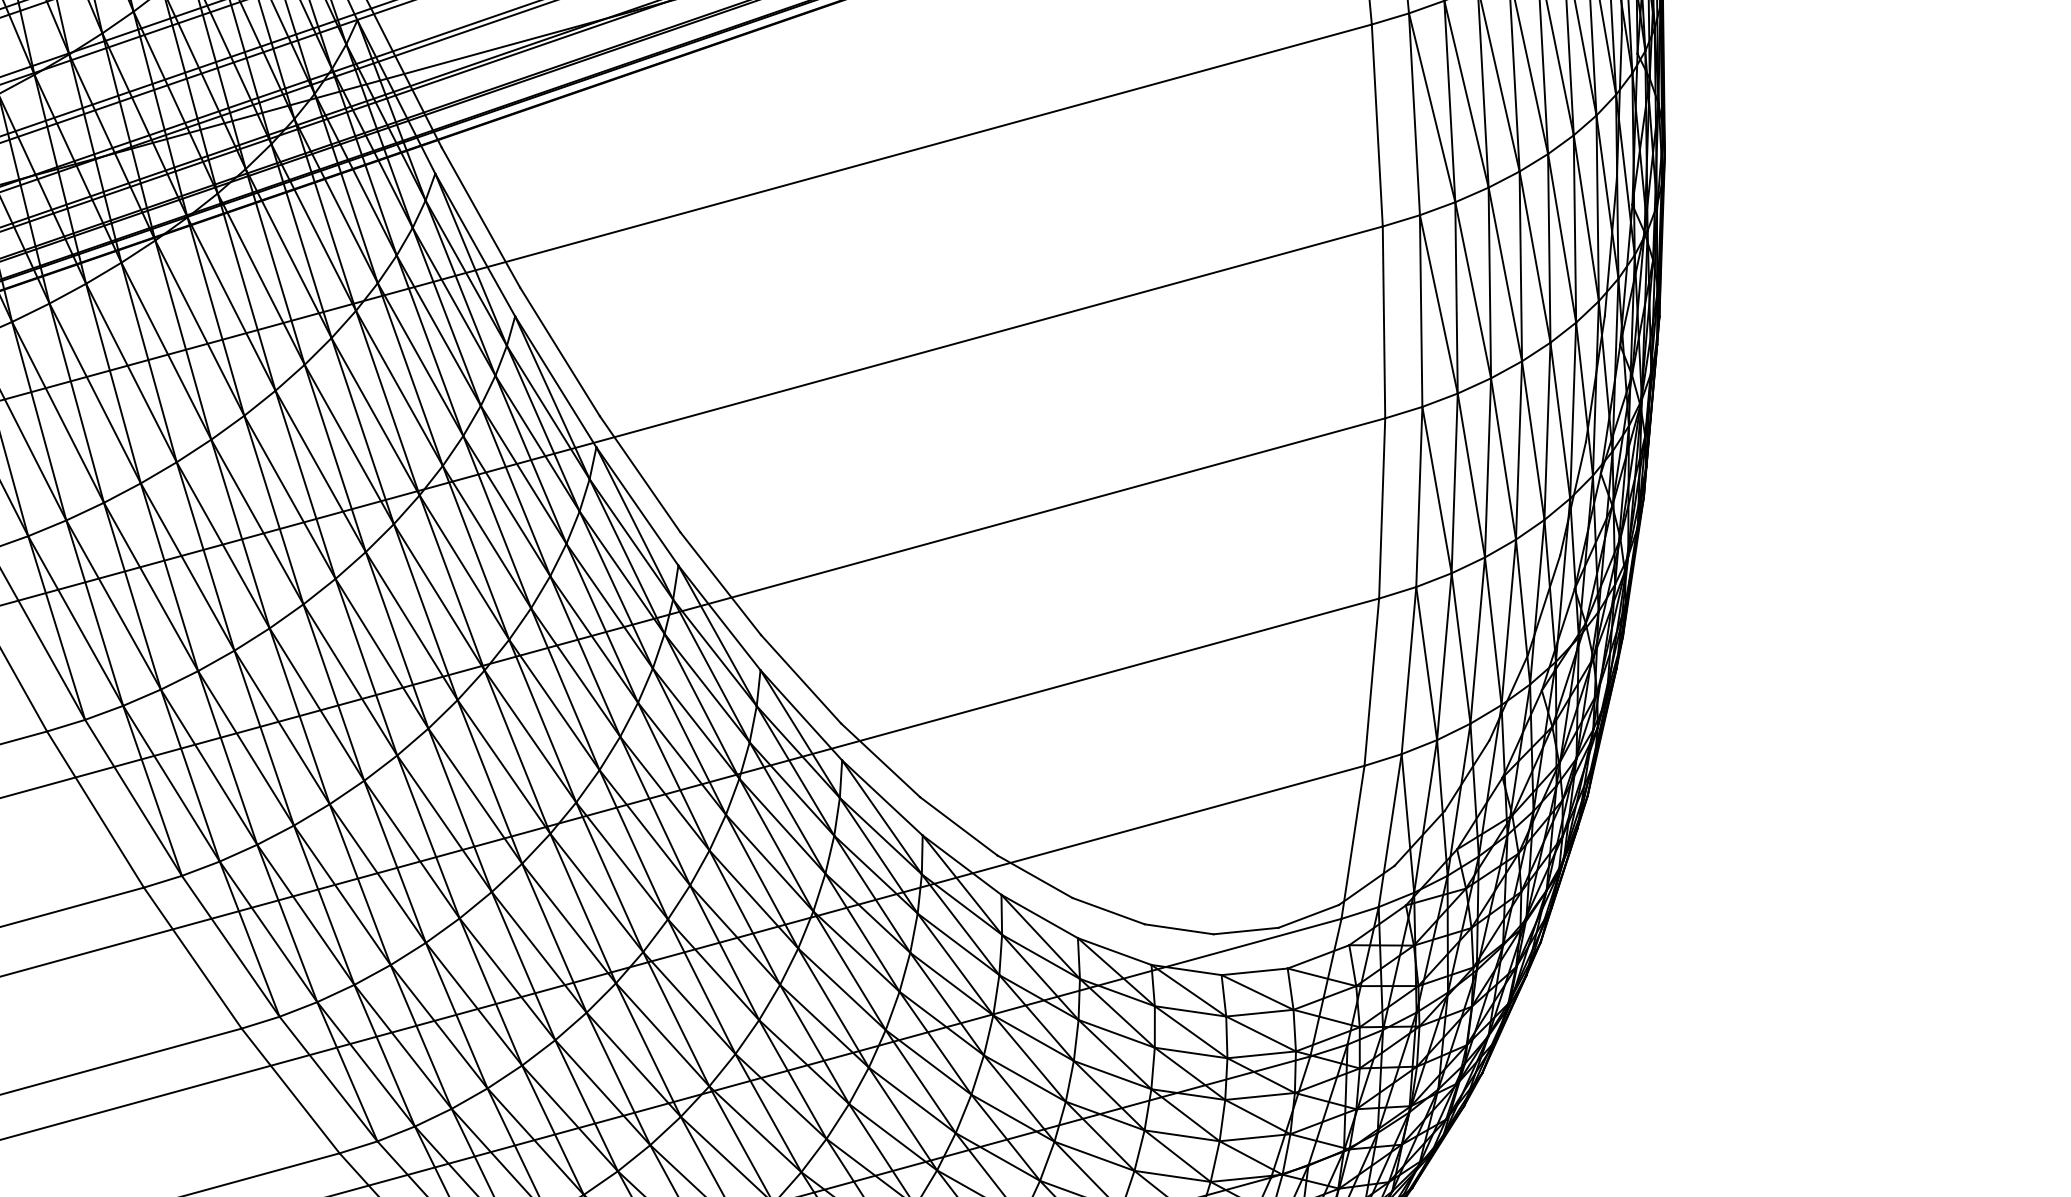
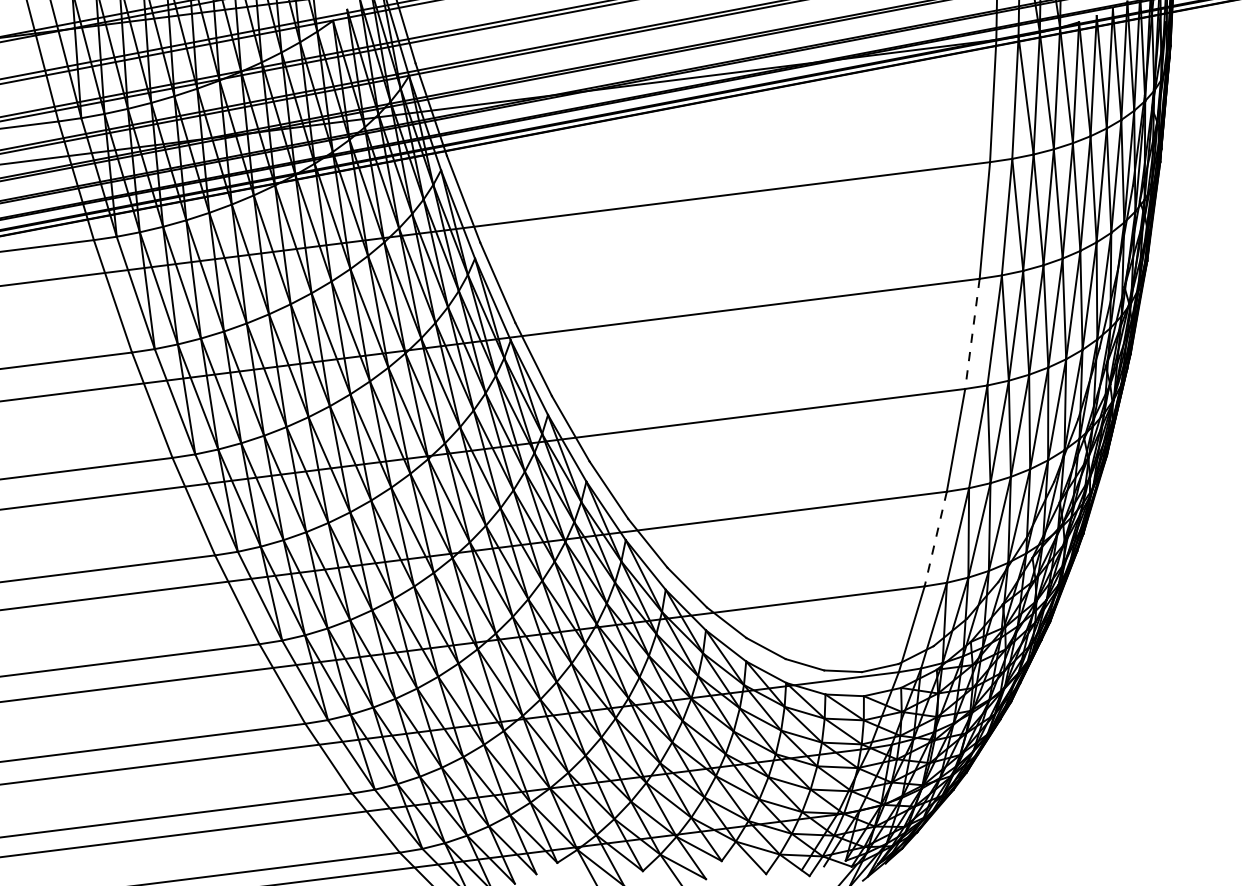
line: (1383, 321) -> (972, 333), solid -> dashed
line: (1371, 683) -> (935, 539), solid -> dashed

